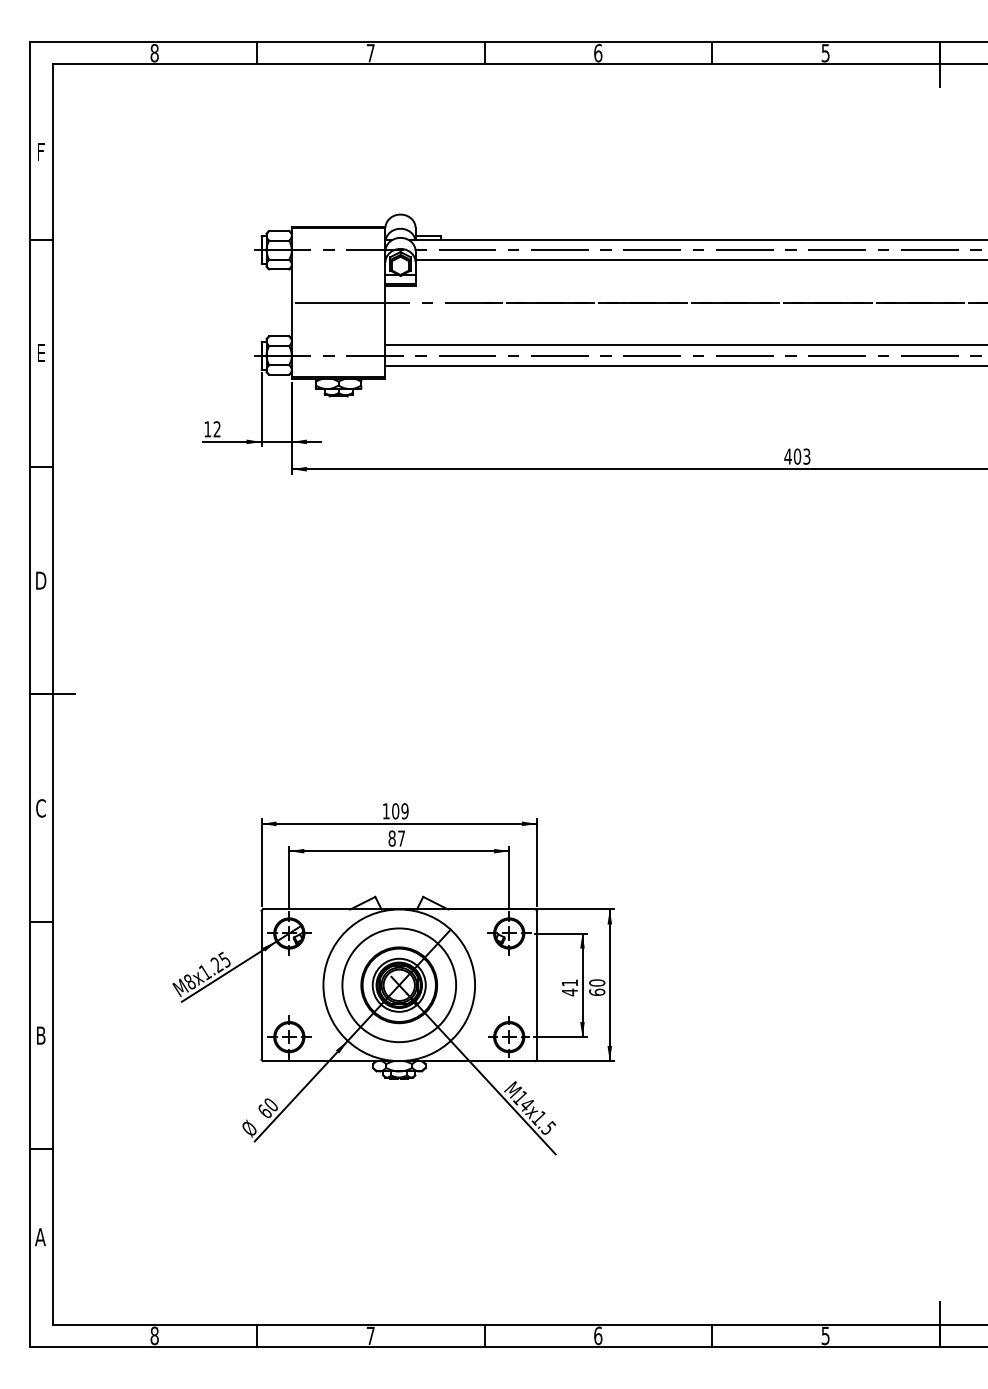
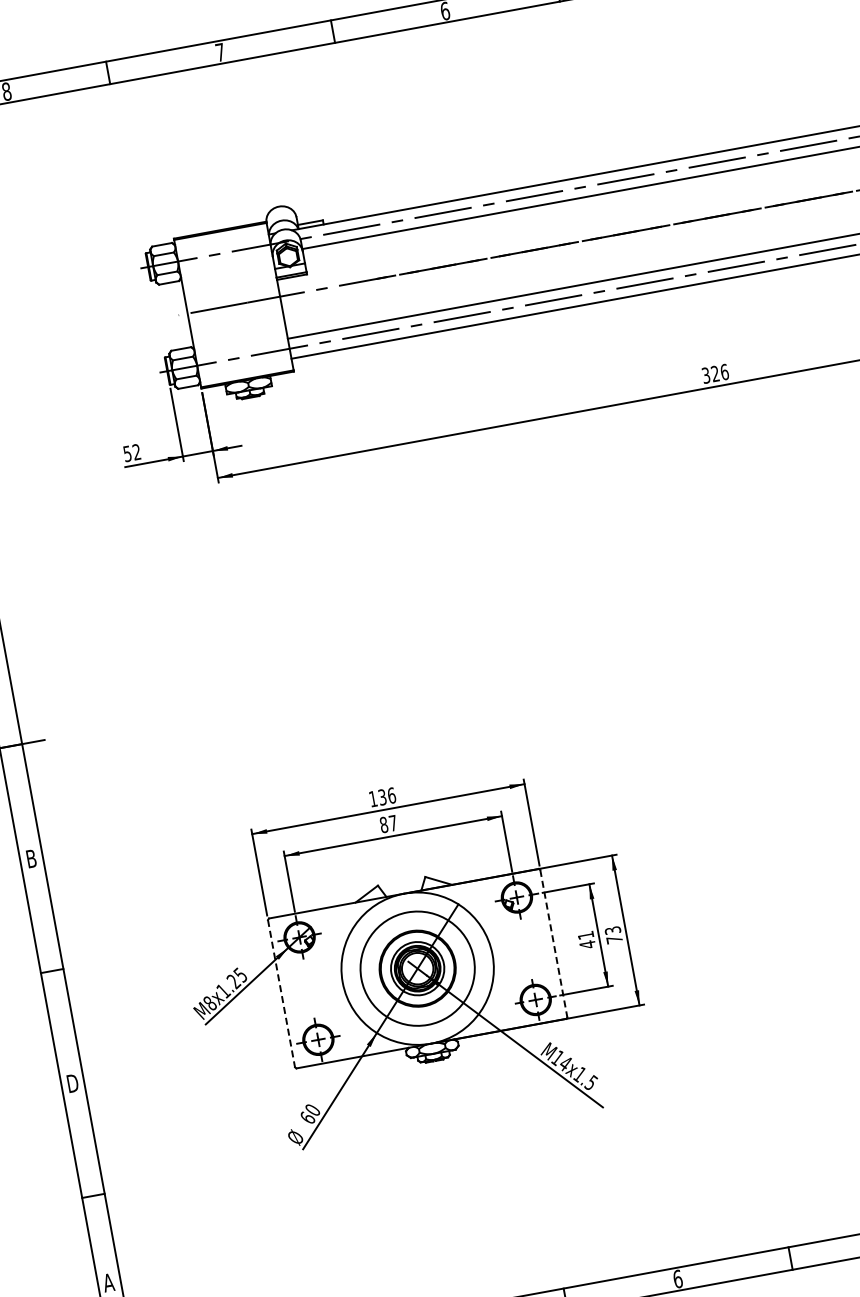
text: (207, 429) -> (127, 454), 12 -> 52
text: (797, 456) -> (715, 373), 403 -> 326
text: (40, 808) -> (30, 859), C -> B
text: (400, 811) -> (387, 796), 109 -> 136
line: (261, 985) -> (281, 993), solid -> dashed
line: (537, 985) -> (554, 943), solid -> dashed
text: (597, 987) -> (614, 934), 60 -> 73
text: (41, 1035) -> (73, 1083), B -> D

